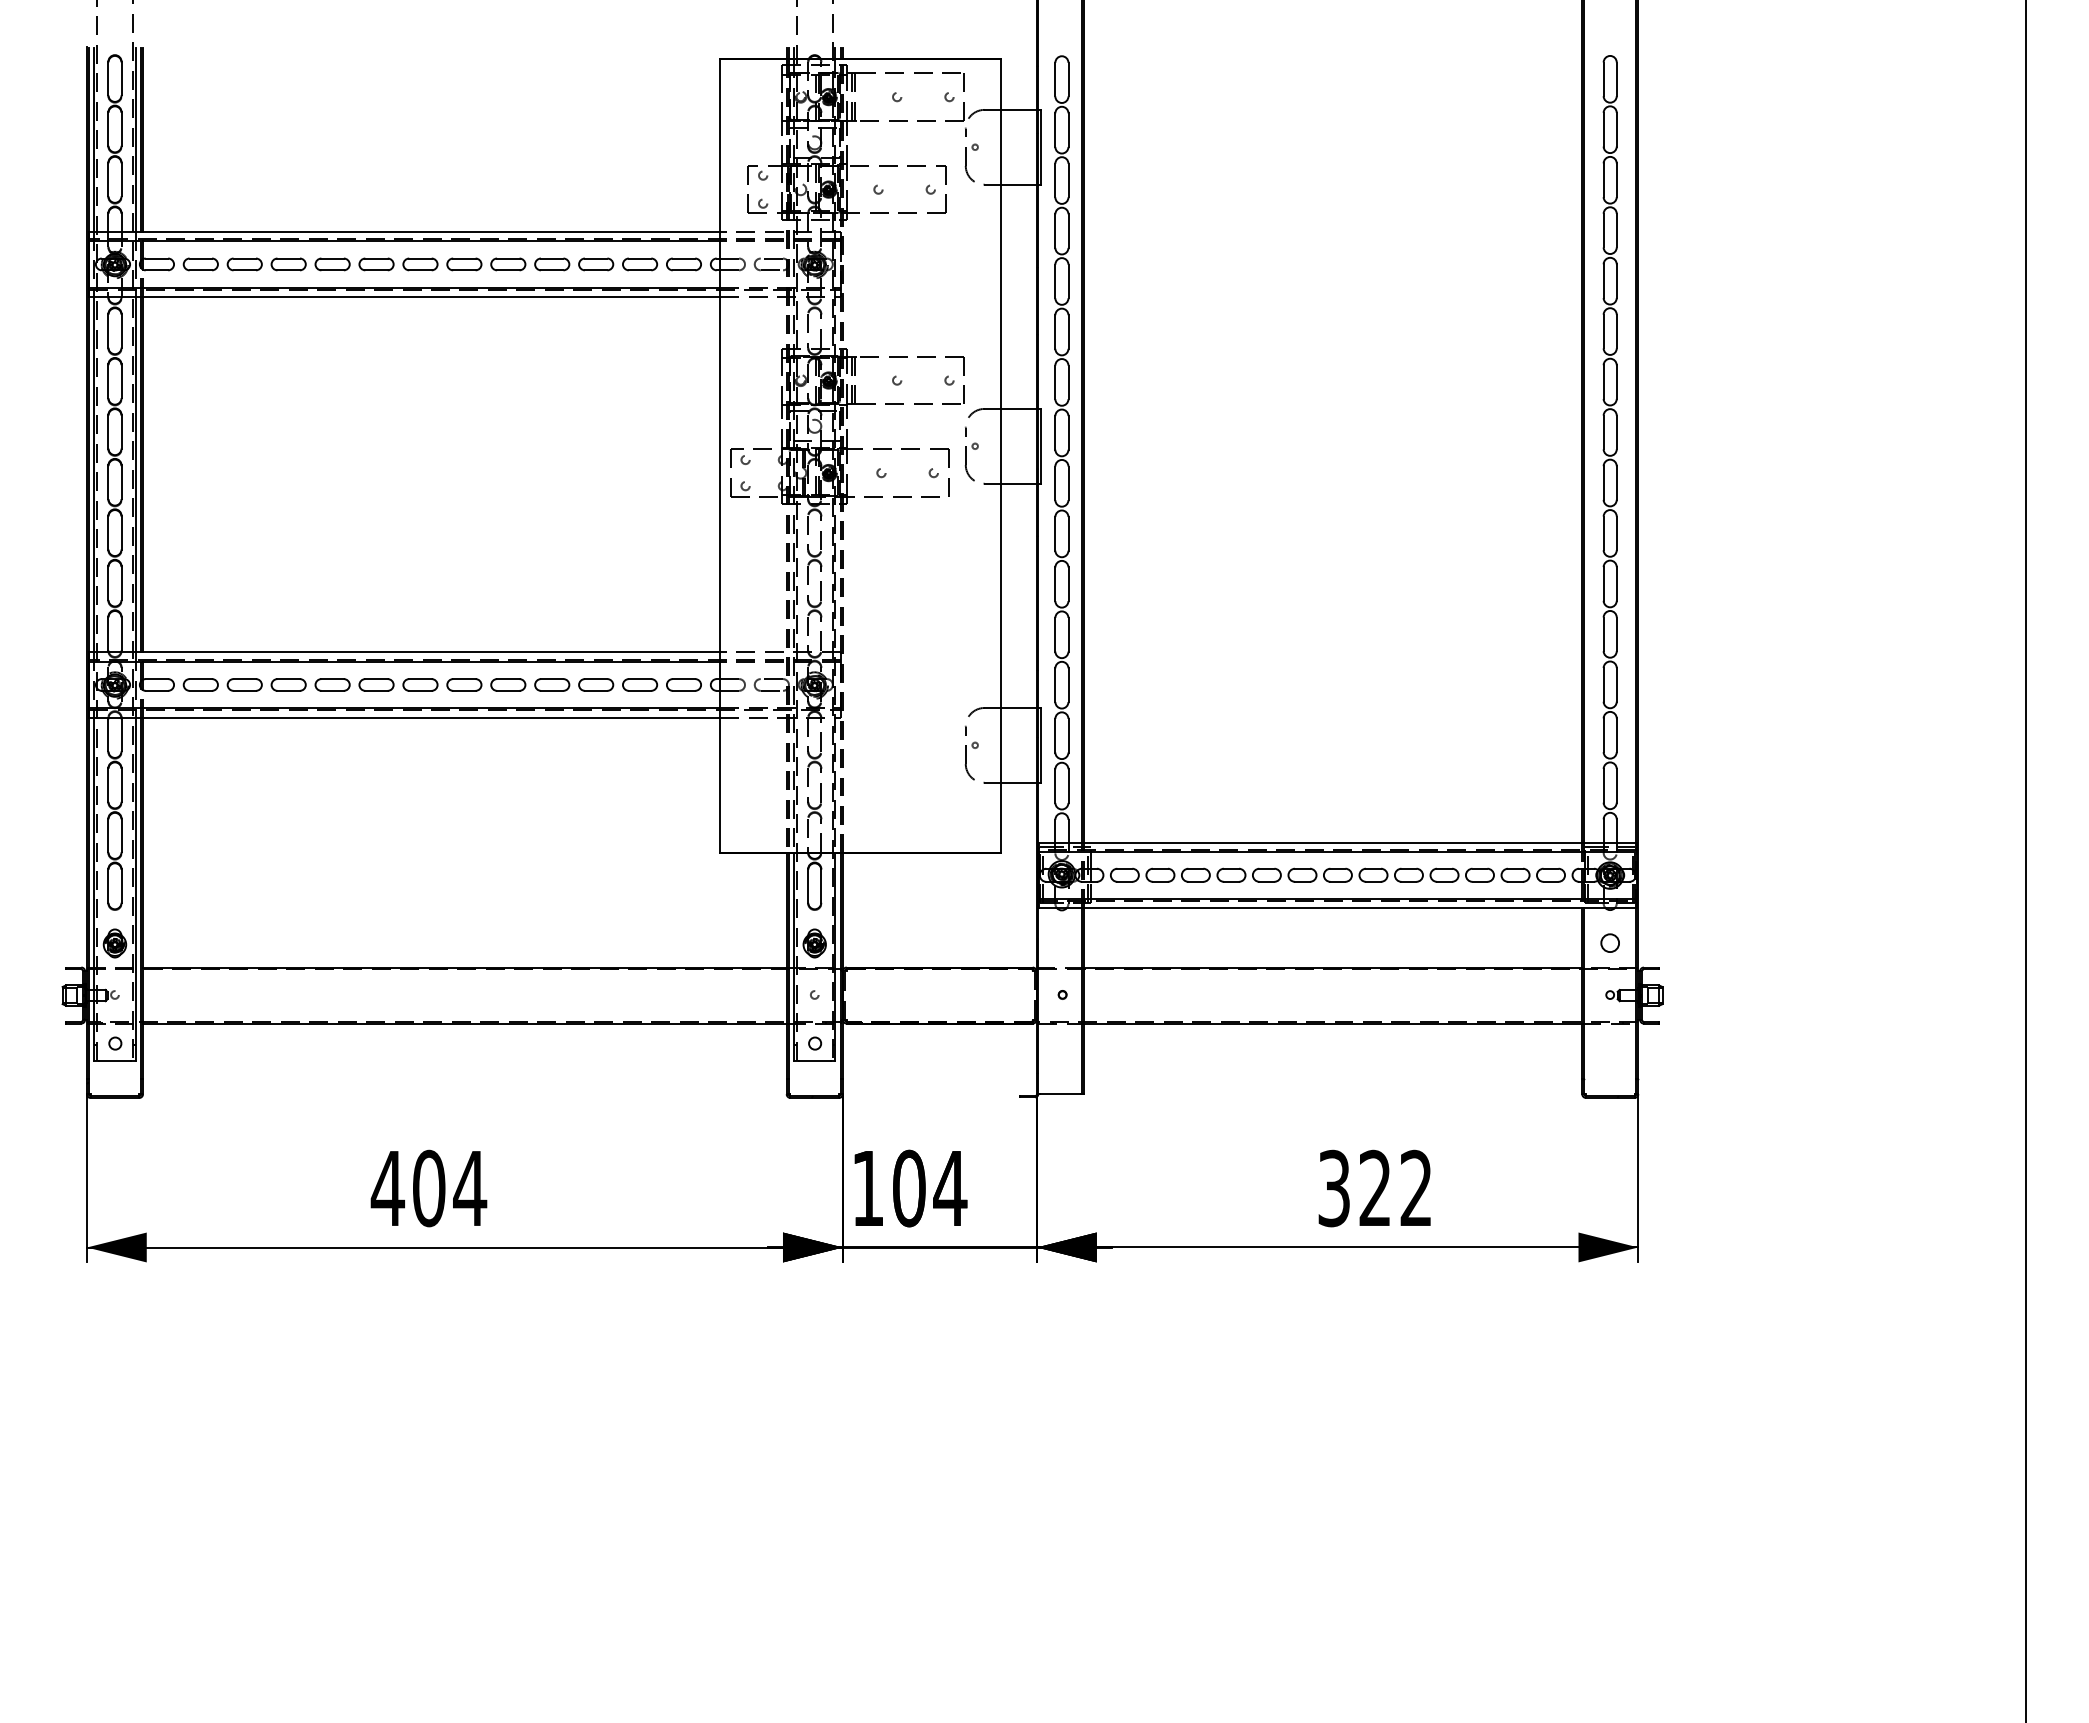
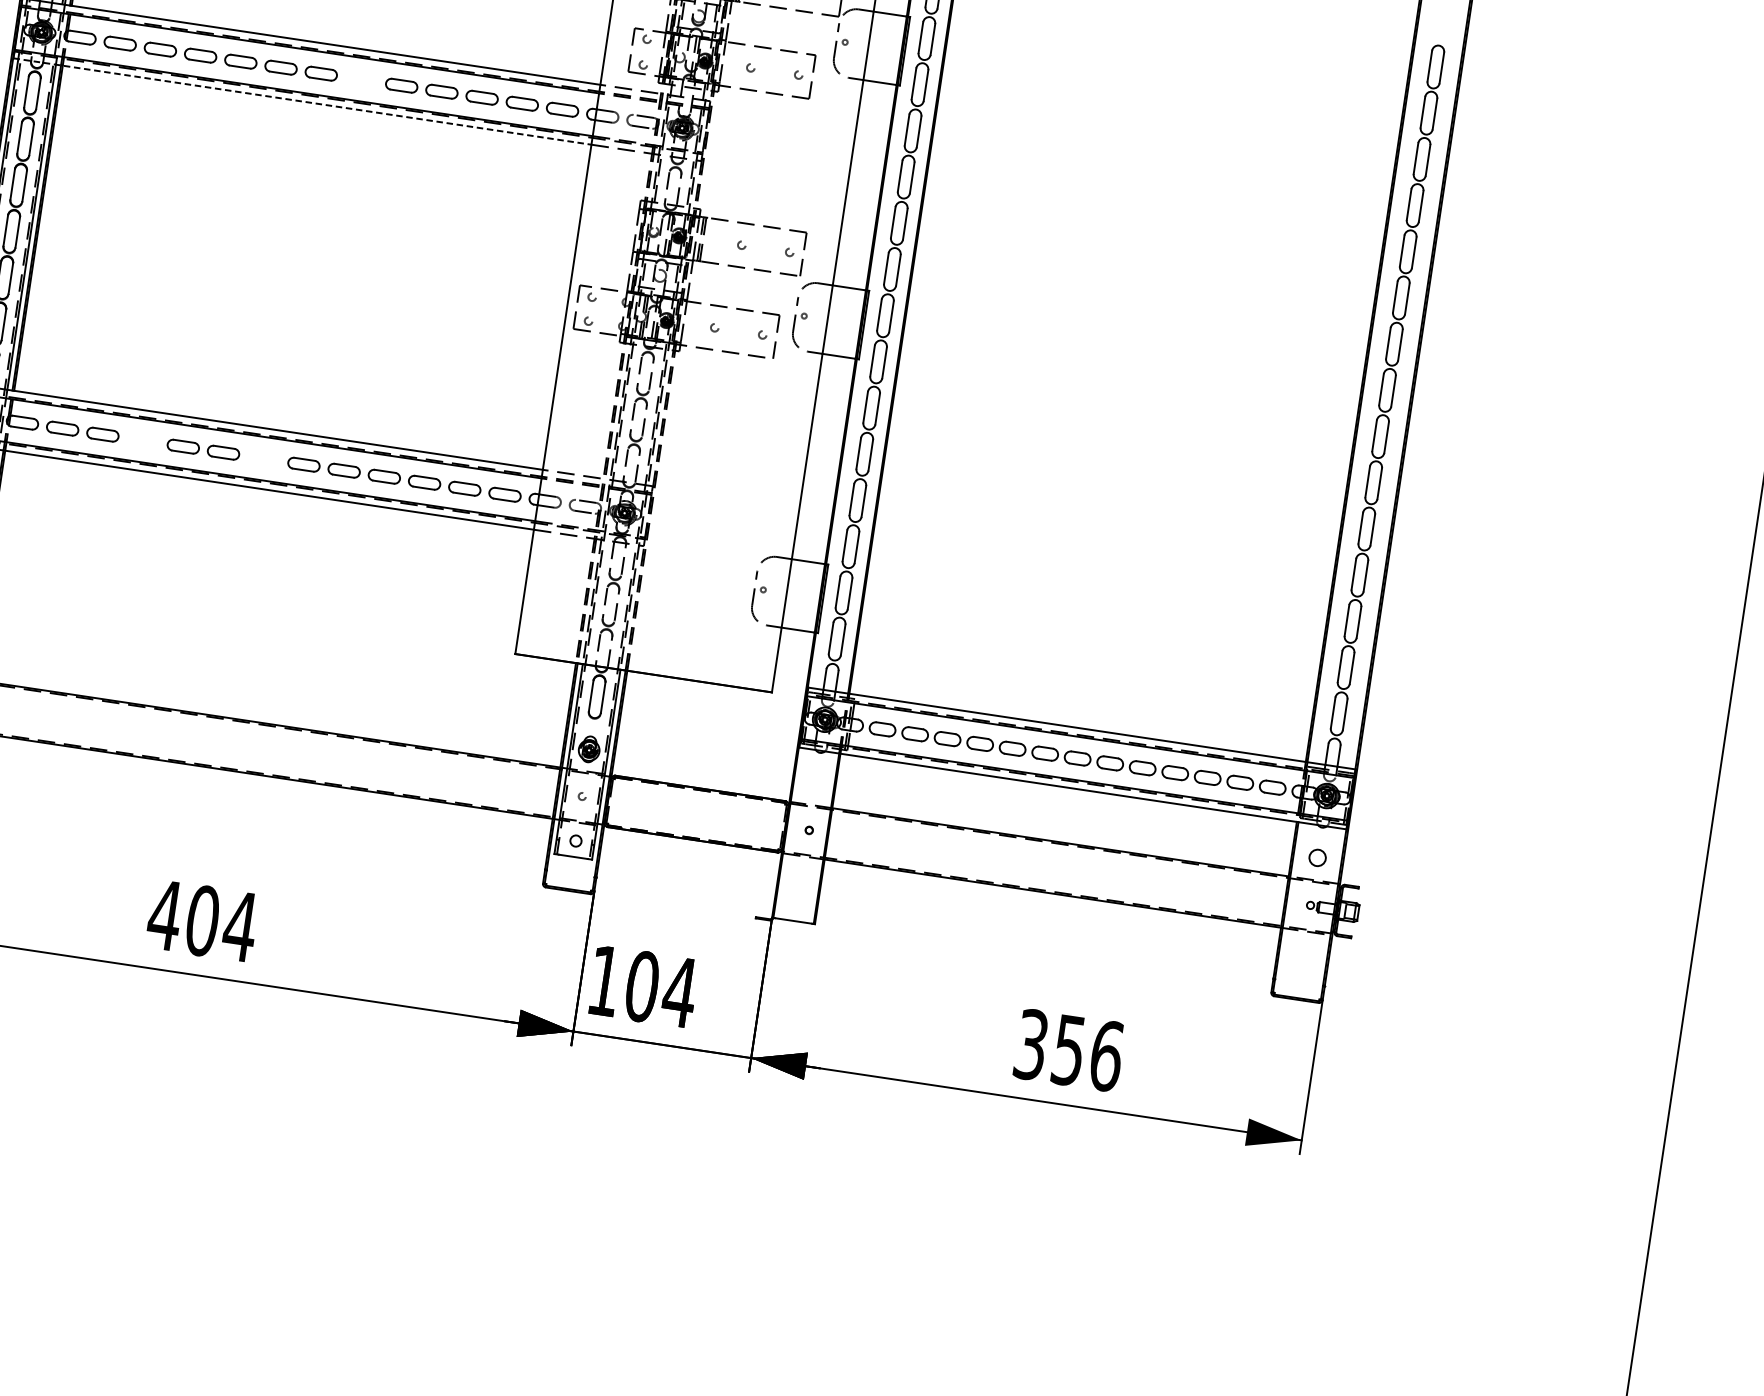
part: (464, 264) -> (361, 79), removed
line: (404, 297) -> (302, 101), solid -> dashed
part: (288, 684) -> (142, 440), removed
part: (420, 684) -> (263, 458), removed
text: (1395, 1188) -> (1087, 1053), 322 -> 356

